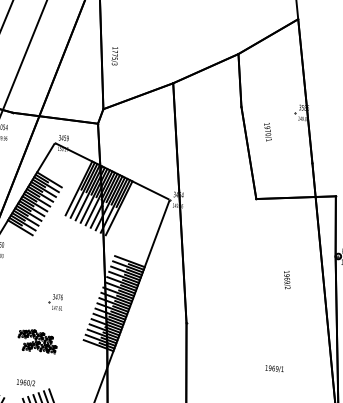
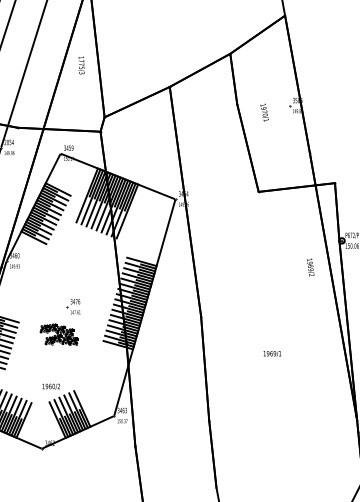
text: (114, 56) -> (81, 65), moved
text: (267, 131) -> (264, 112), moved
text: (287, 280) -> (310, 267), moved
part: (36, 340) -> (58, 334), moved
text: (274, 368) -> (272, 353), moved

